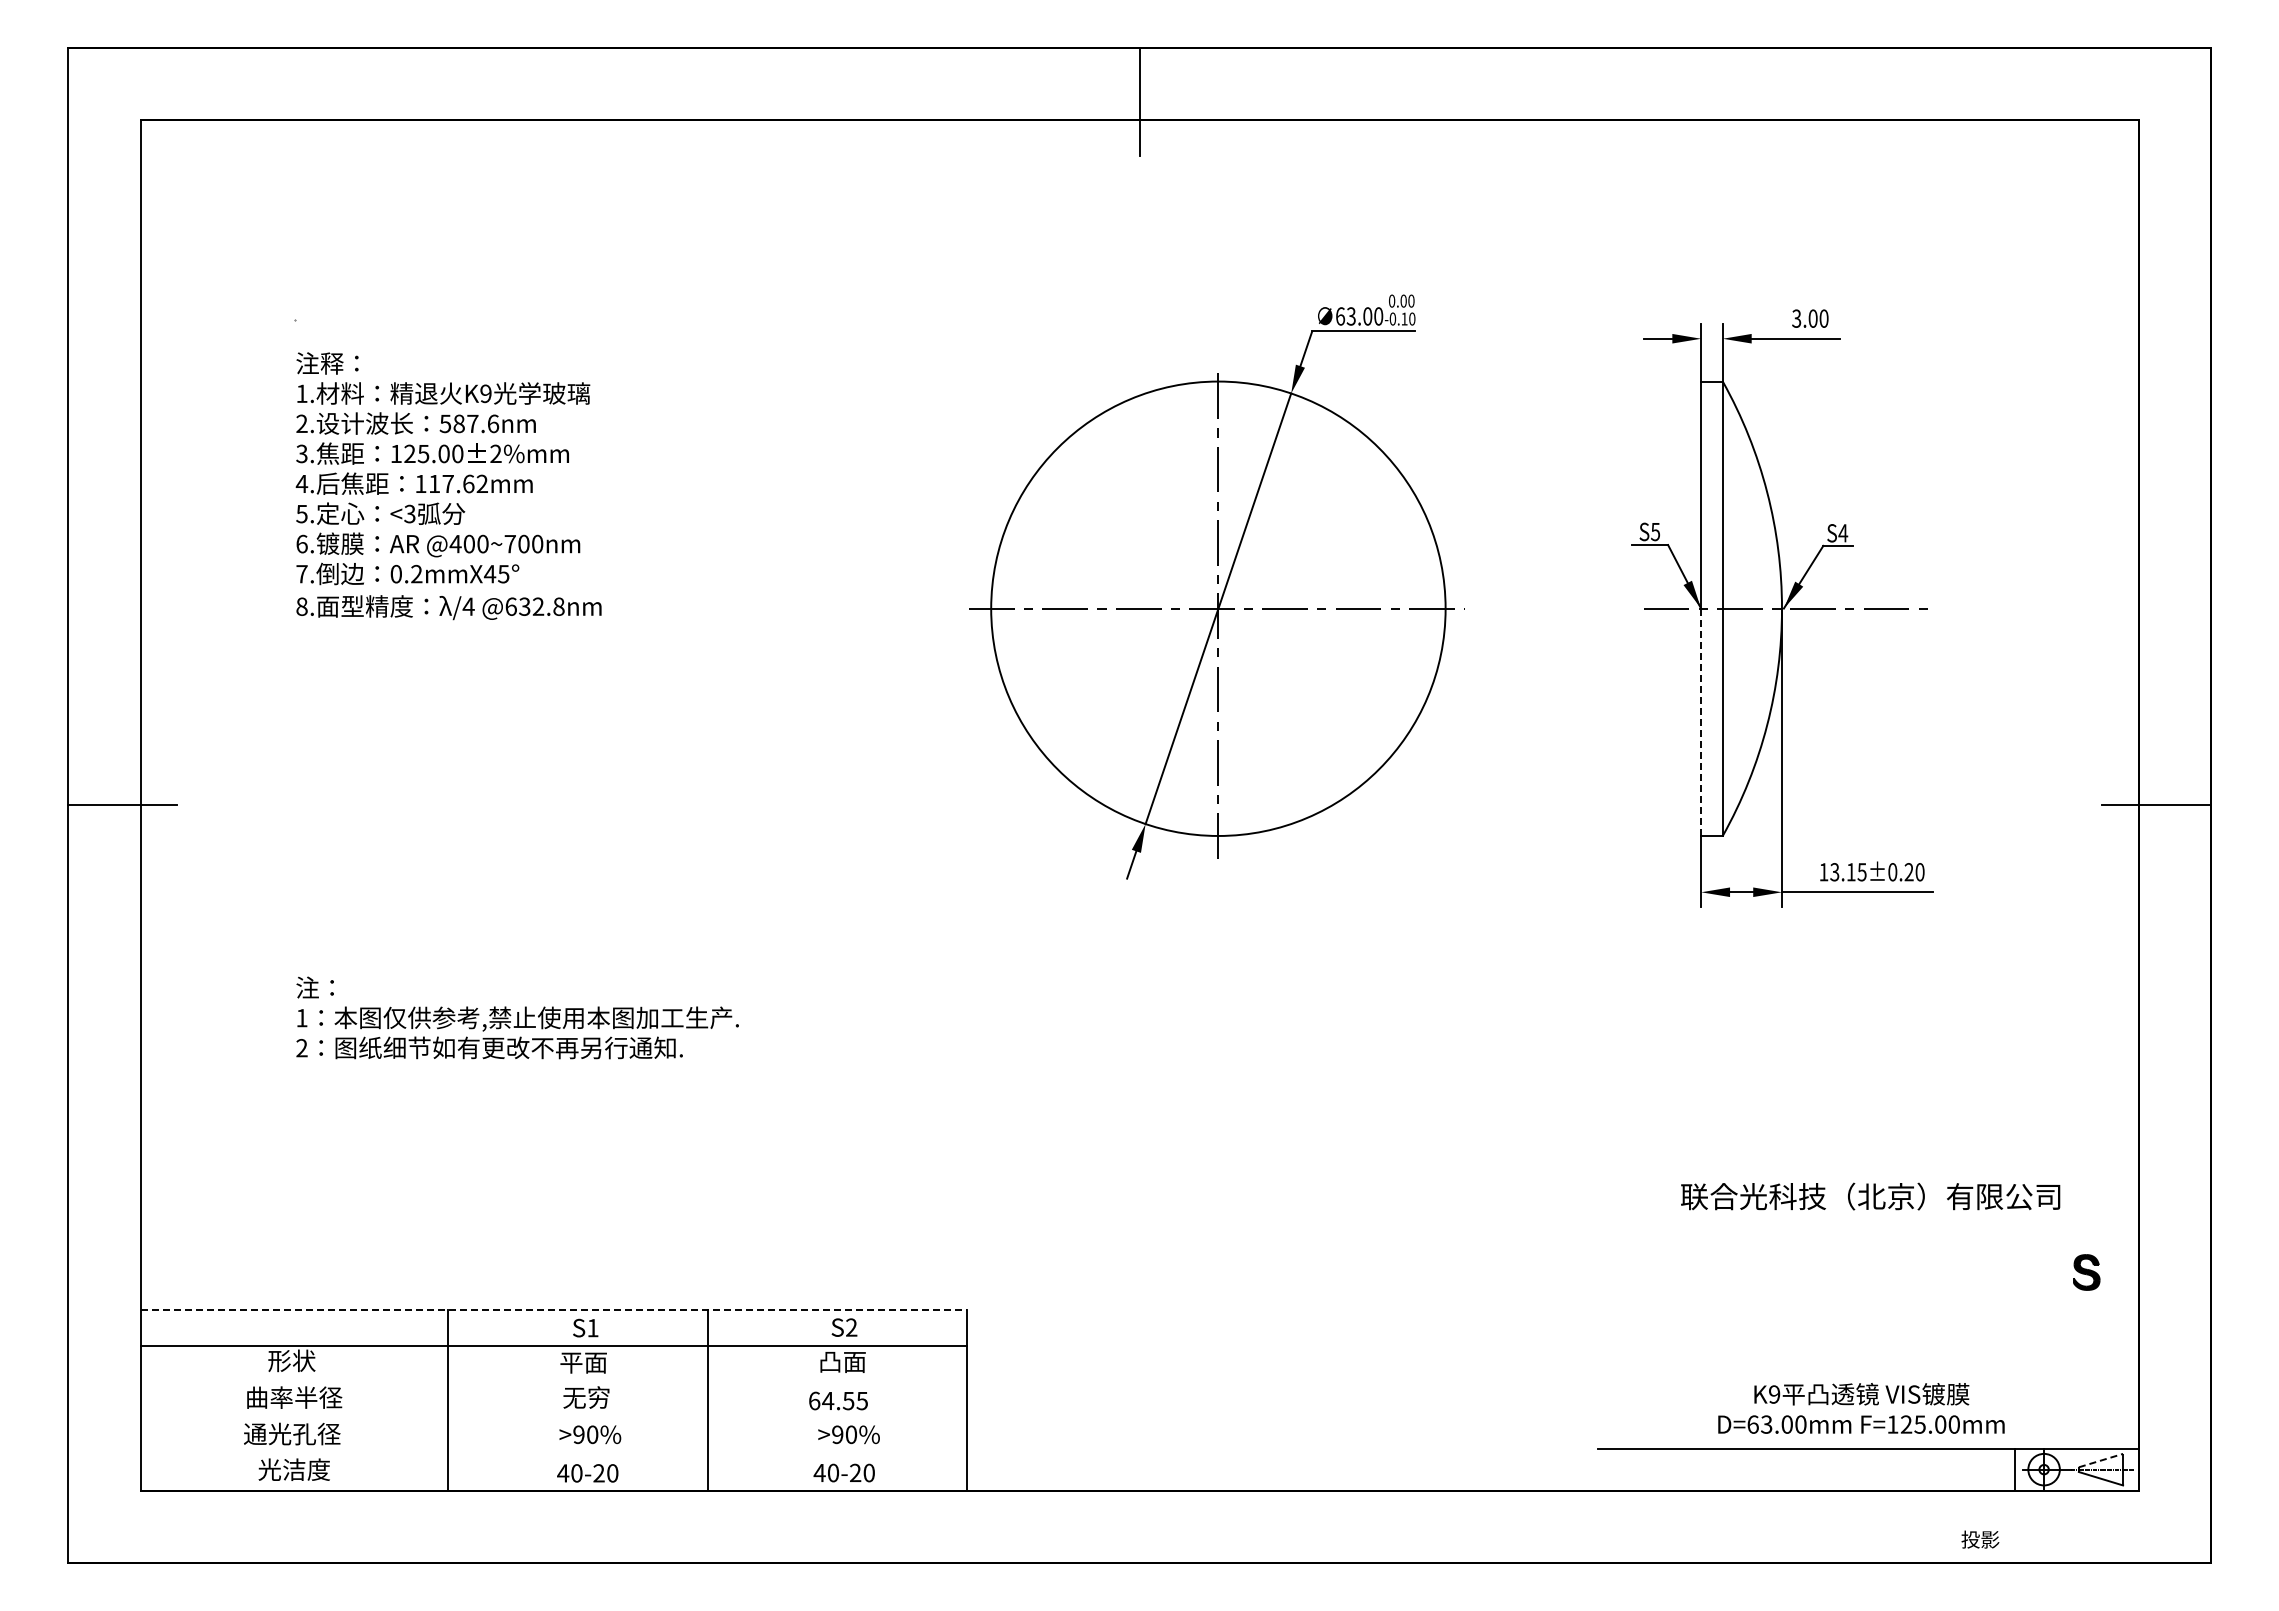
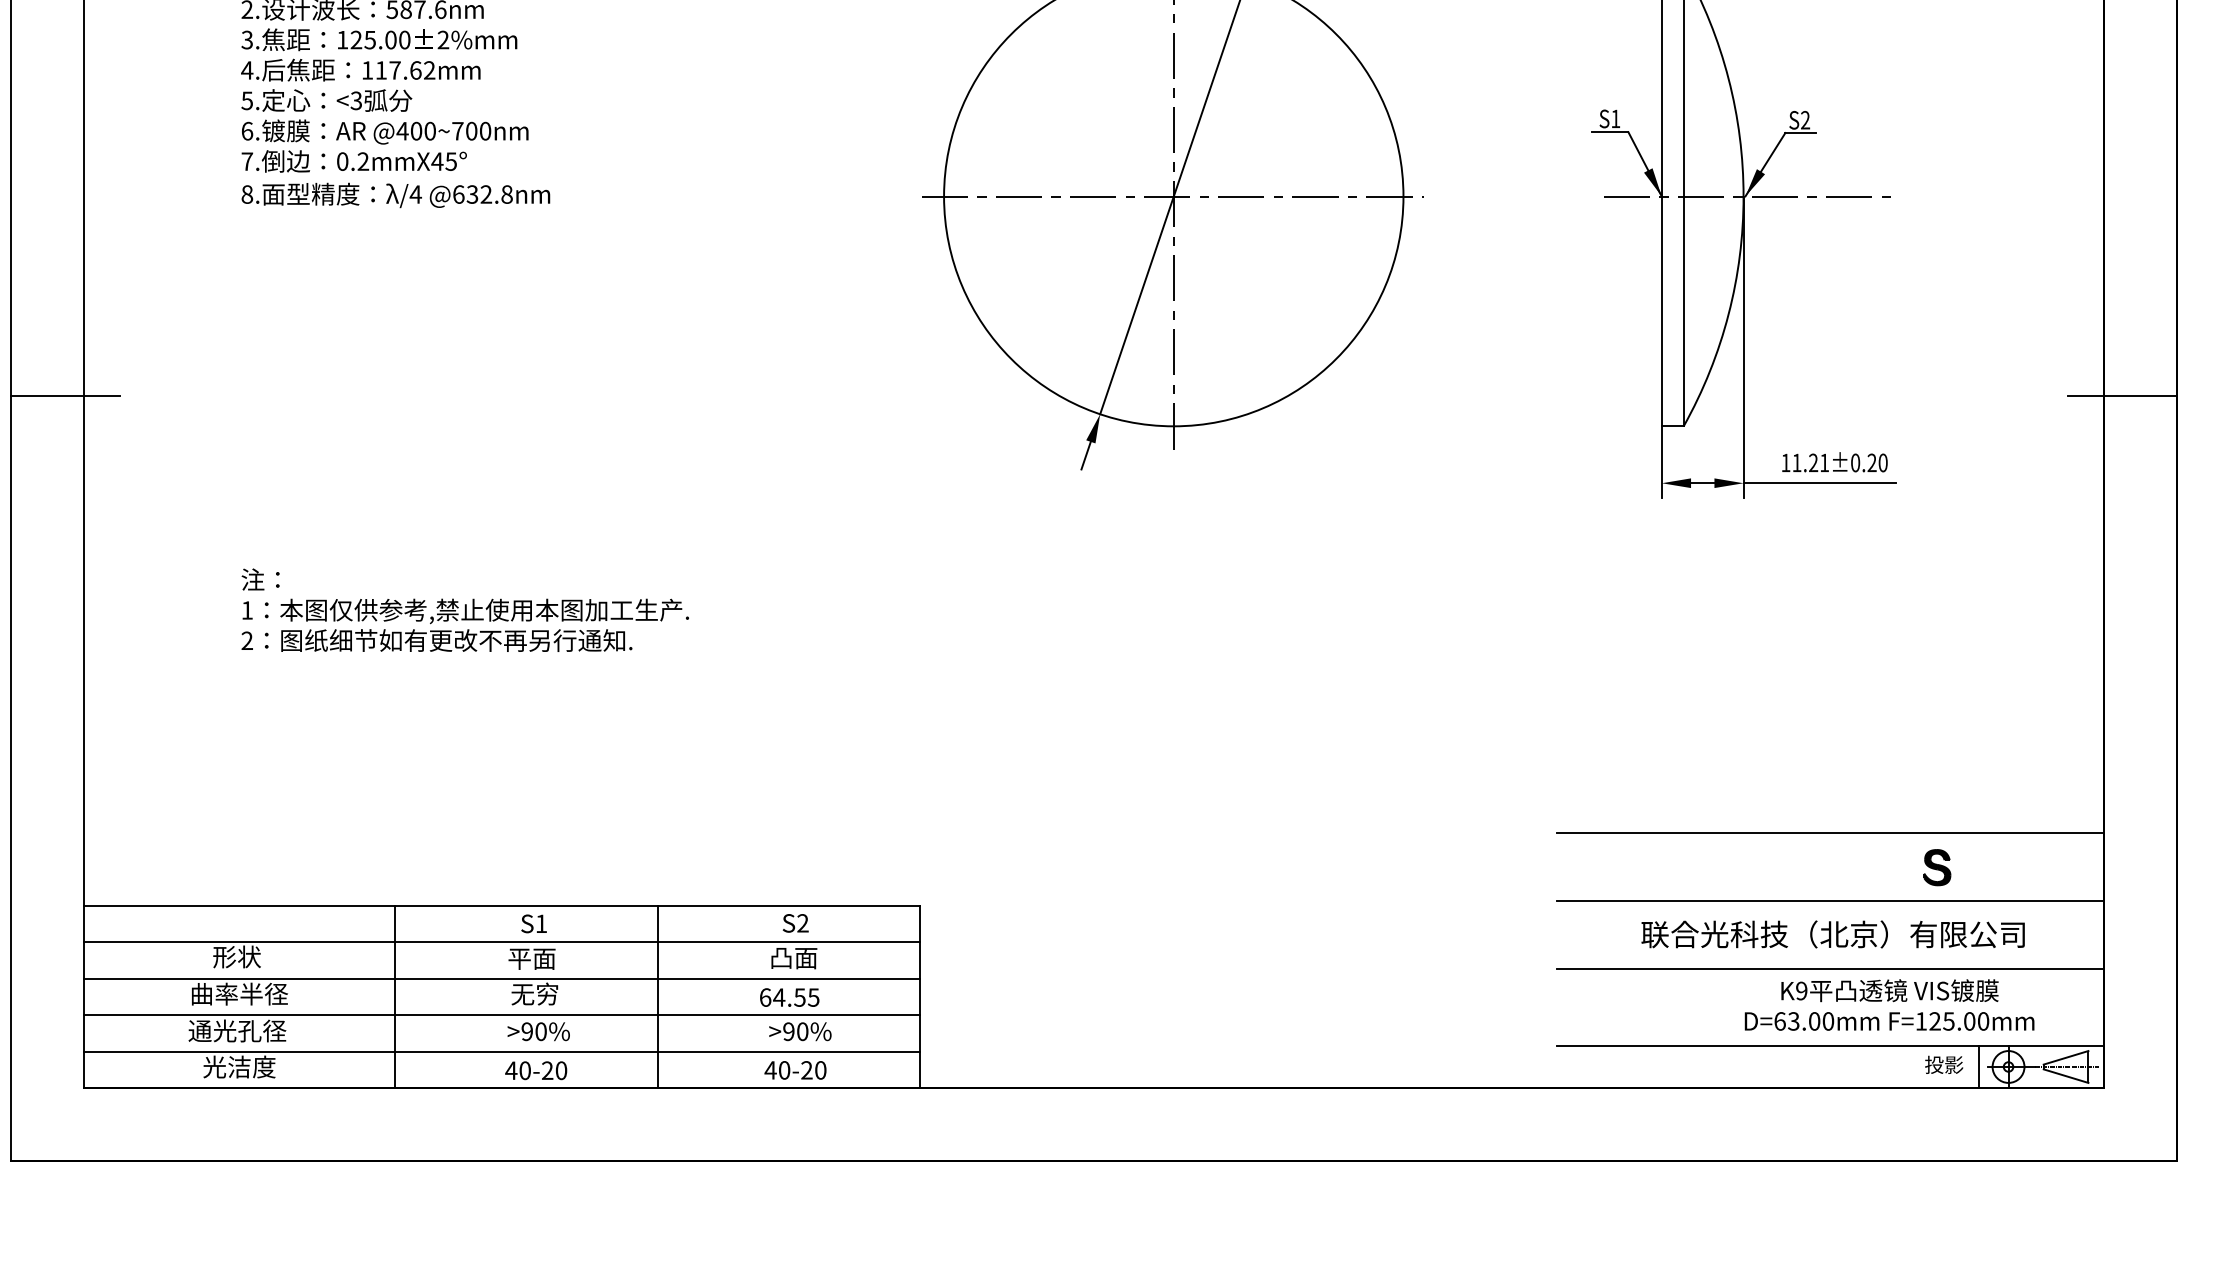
text: (1655, 532) -> (1615, 119), S5 -> S1
text: (1843, 533) -> (1805, 120), S4 -> S2
line: (1701, 722) -> (1662, 311), dashed -> solid
text: (1848, 872) -> (1810, 463), 13.15±0.20 -> 11.21±0.20
text: (1870, 1196) -> (1833, 934), moved
line: (1867, 1238) -> (1830, 833), added
part: (2086, 1272) -> (1937, 867), moved
line: (1867, 1305) -> (1830, 901), added
line: (554, 1310) -> (502, 906), dashed -> solid
line: (1867, 1372) -> (1830, 968), added
line: (553, 1382) -> (501, 978), added
text: (1861, 1408) -> (1889, 1005), moved
line: (553, 1418) -> (501, 1015), added
line: (553, 1454) -> (501, 1051), added
line: (2101, 1460) -> (2066, 1057), dashed -> solid
text: (1980, 1539) -> (1944, 1064), moved

